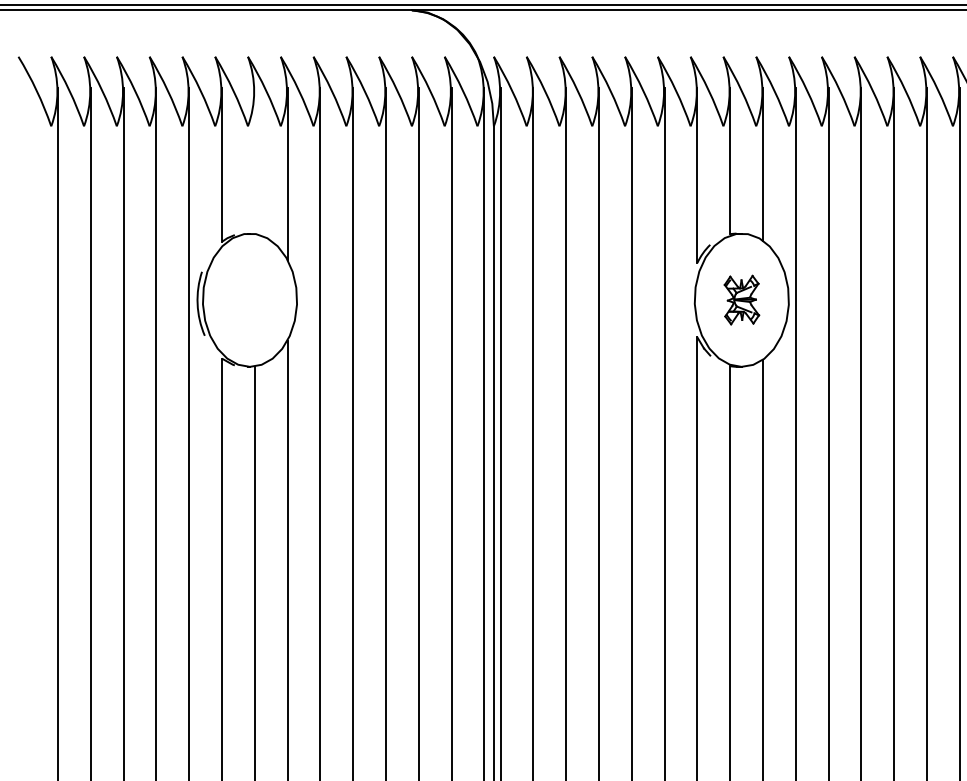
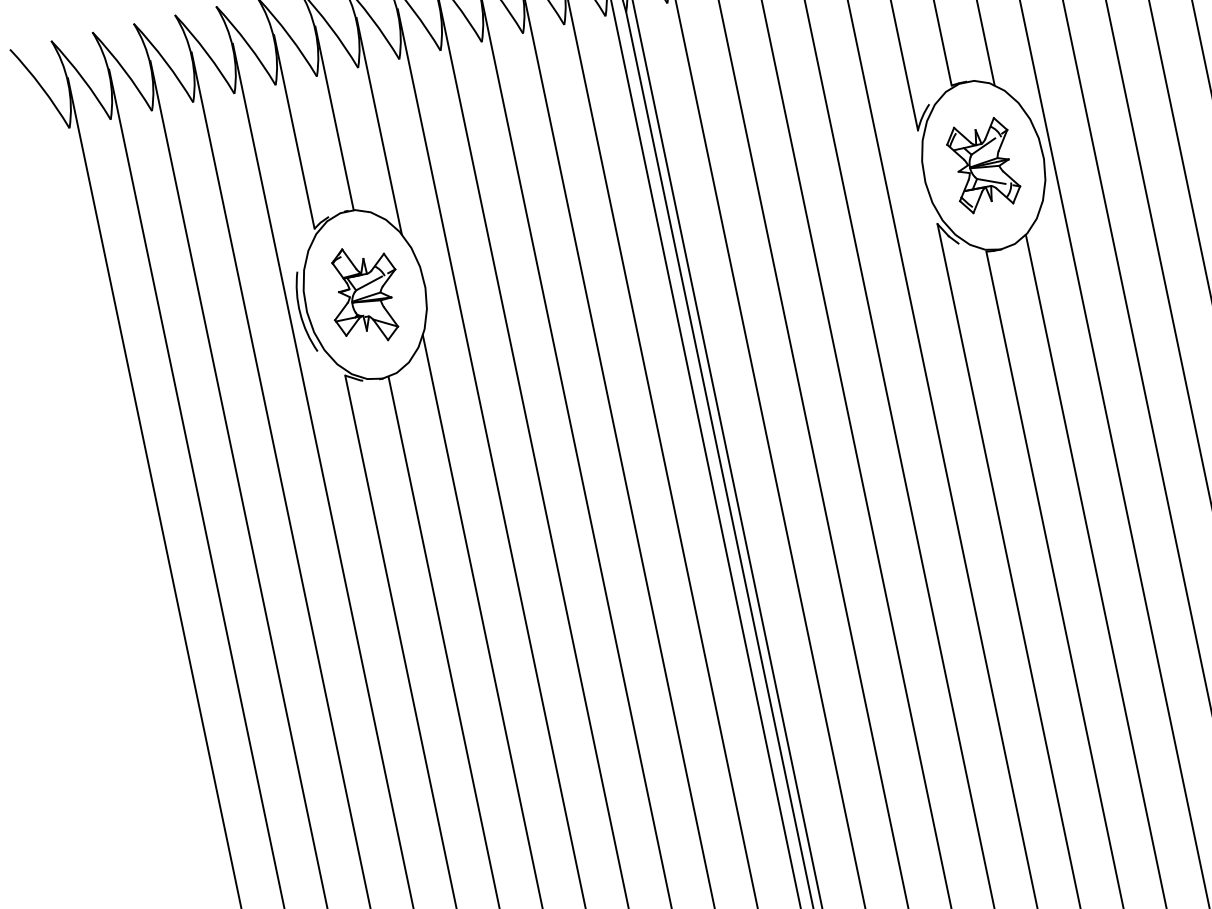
line: (254, 160) -> (334, 117), added
part: (249, 299) -> (364, 294), added
part: (741, 299) -> (983, 164), size x1.43

